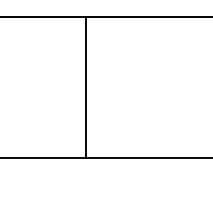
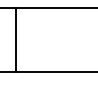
line: (85, 85) -> (16, 39), moved

